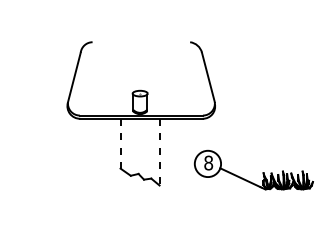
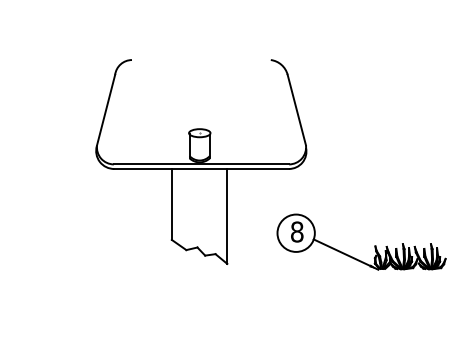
line: (120, 143) -> (171, 204), dashed -> solid
line: (159, 152) -> (227, 216), dashed -> solid

